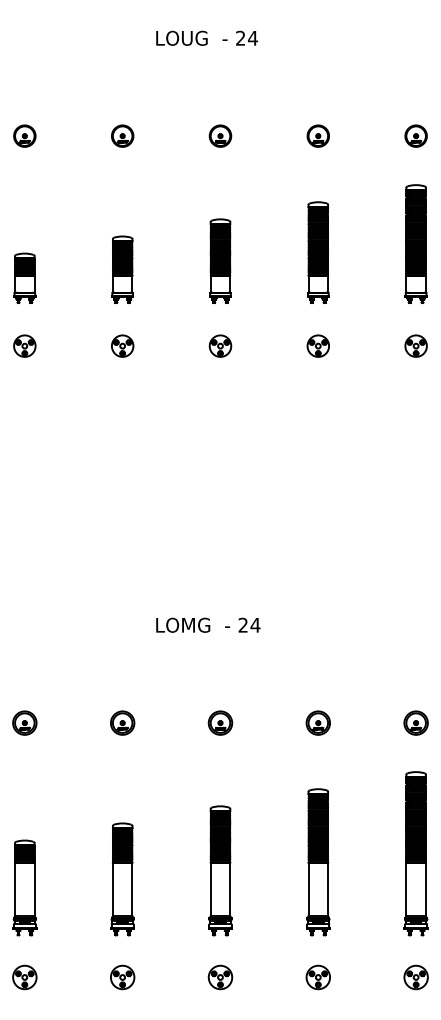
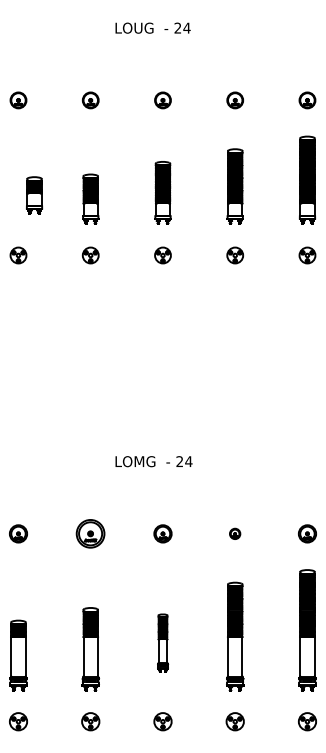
part: (24, 278) -> (34, 195), moved
part: (122, 722) -> (90, 533), size x1.6
part: (317, 722) -> (234, 533), size x0.6
part: (219, 870) -> (162, 642), size x0.6

